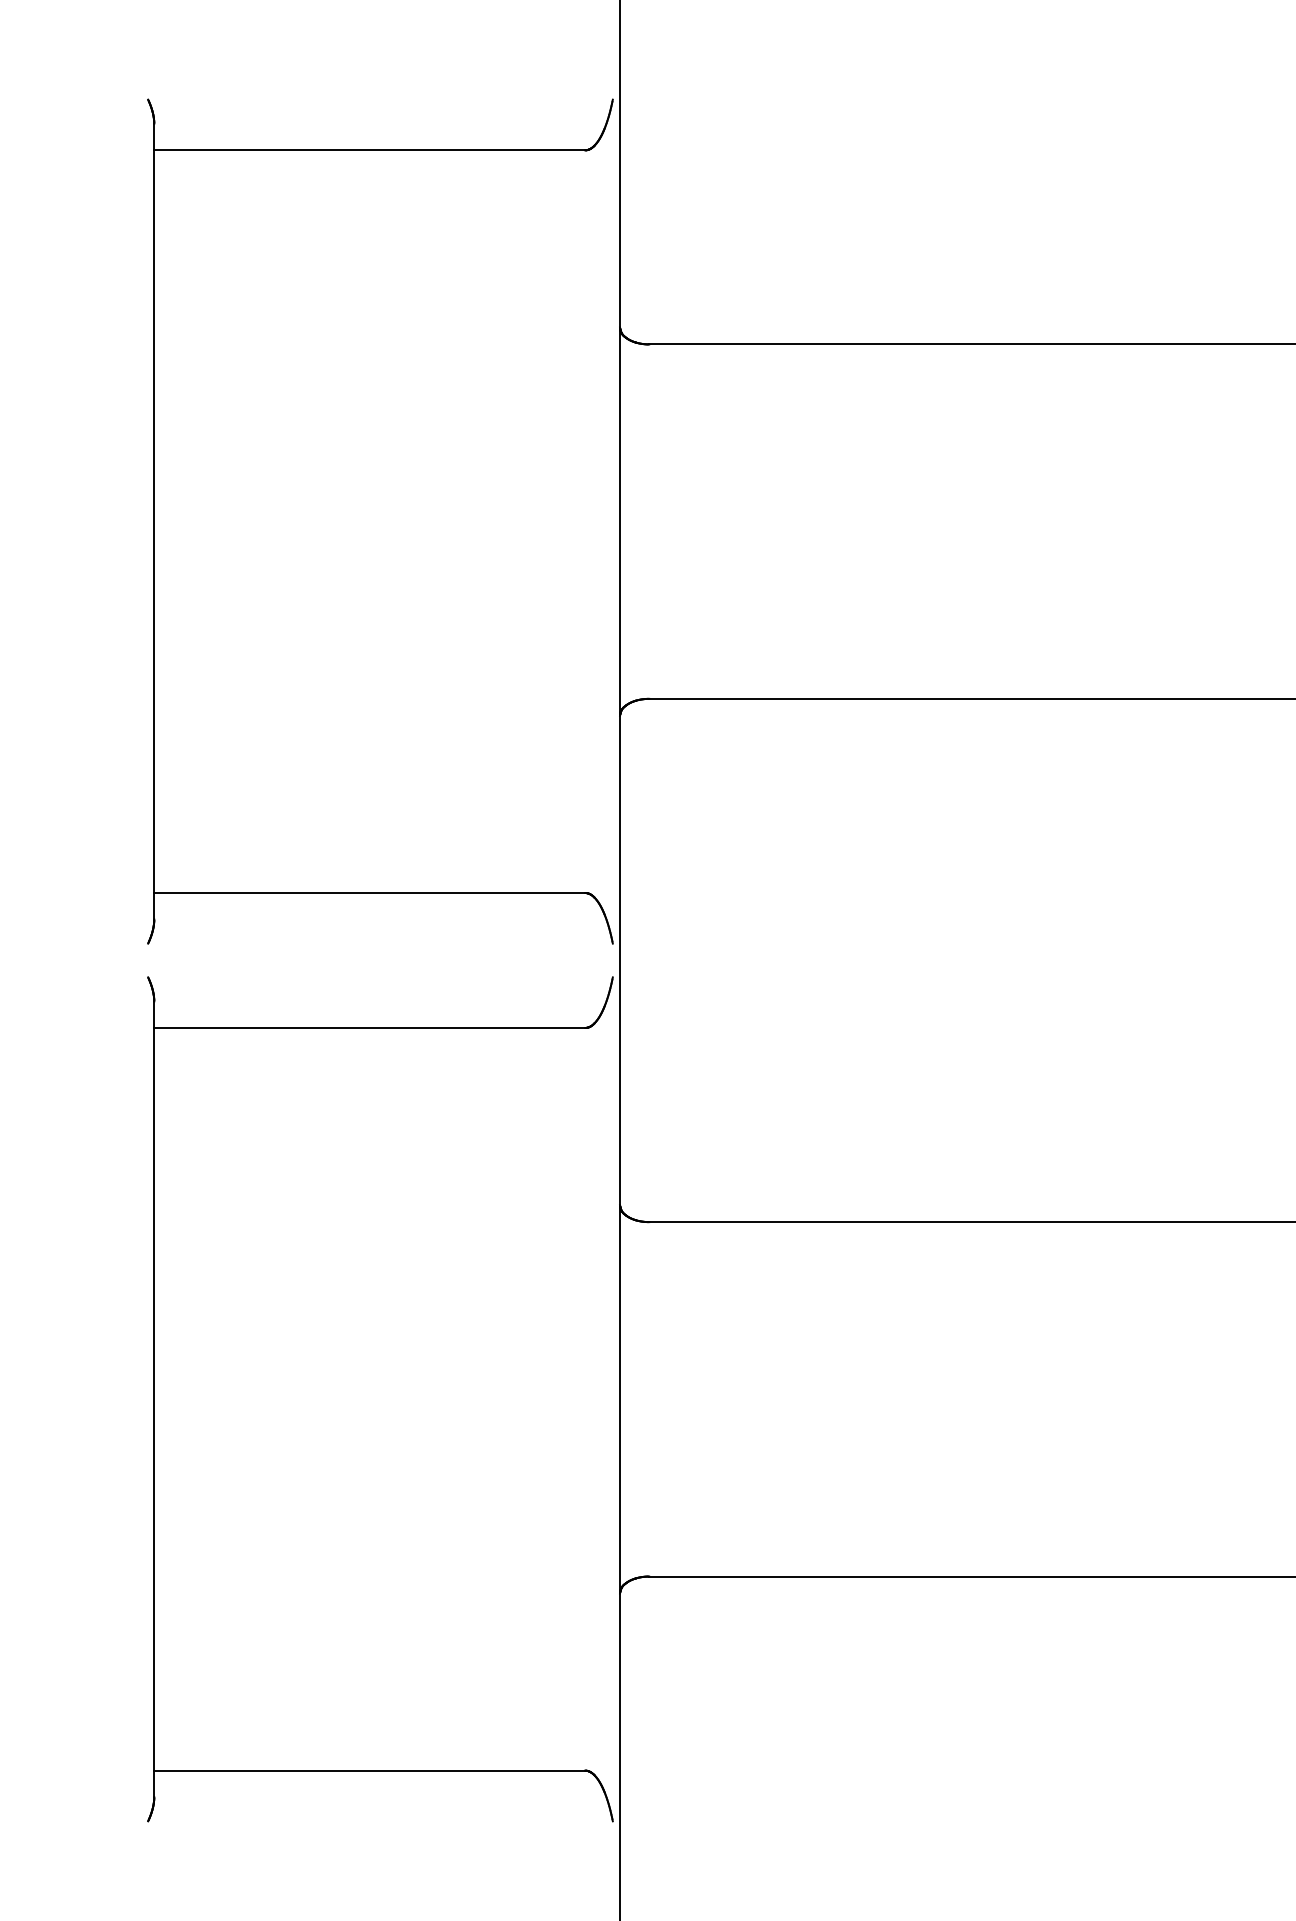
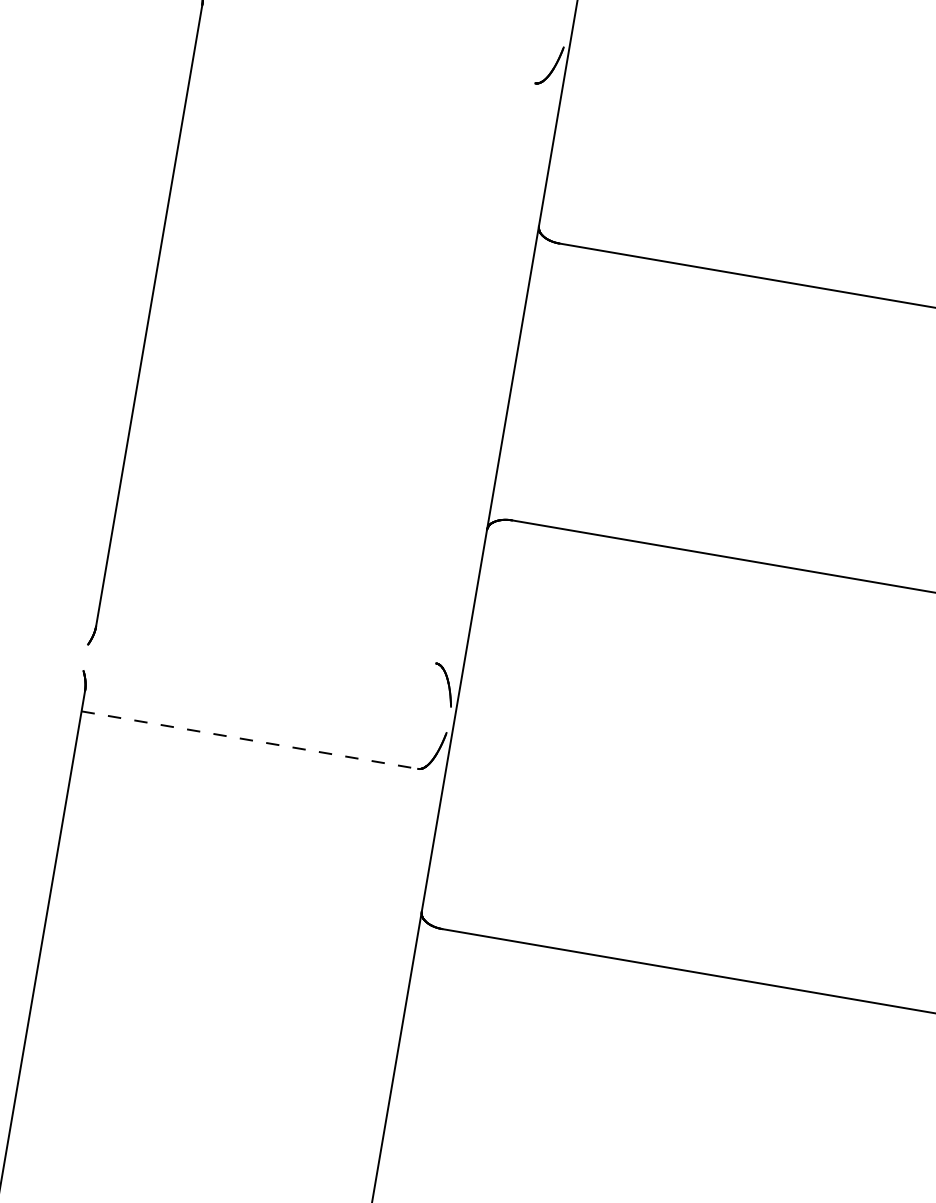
line: (369, 150) -> (366, 54), removed
line: (369, 892) -> (267, 634), removed
line: (369, 1028) -> (249, 740), solid -> dashed

